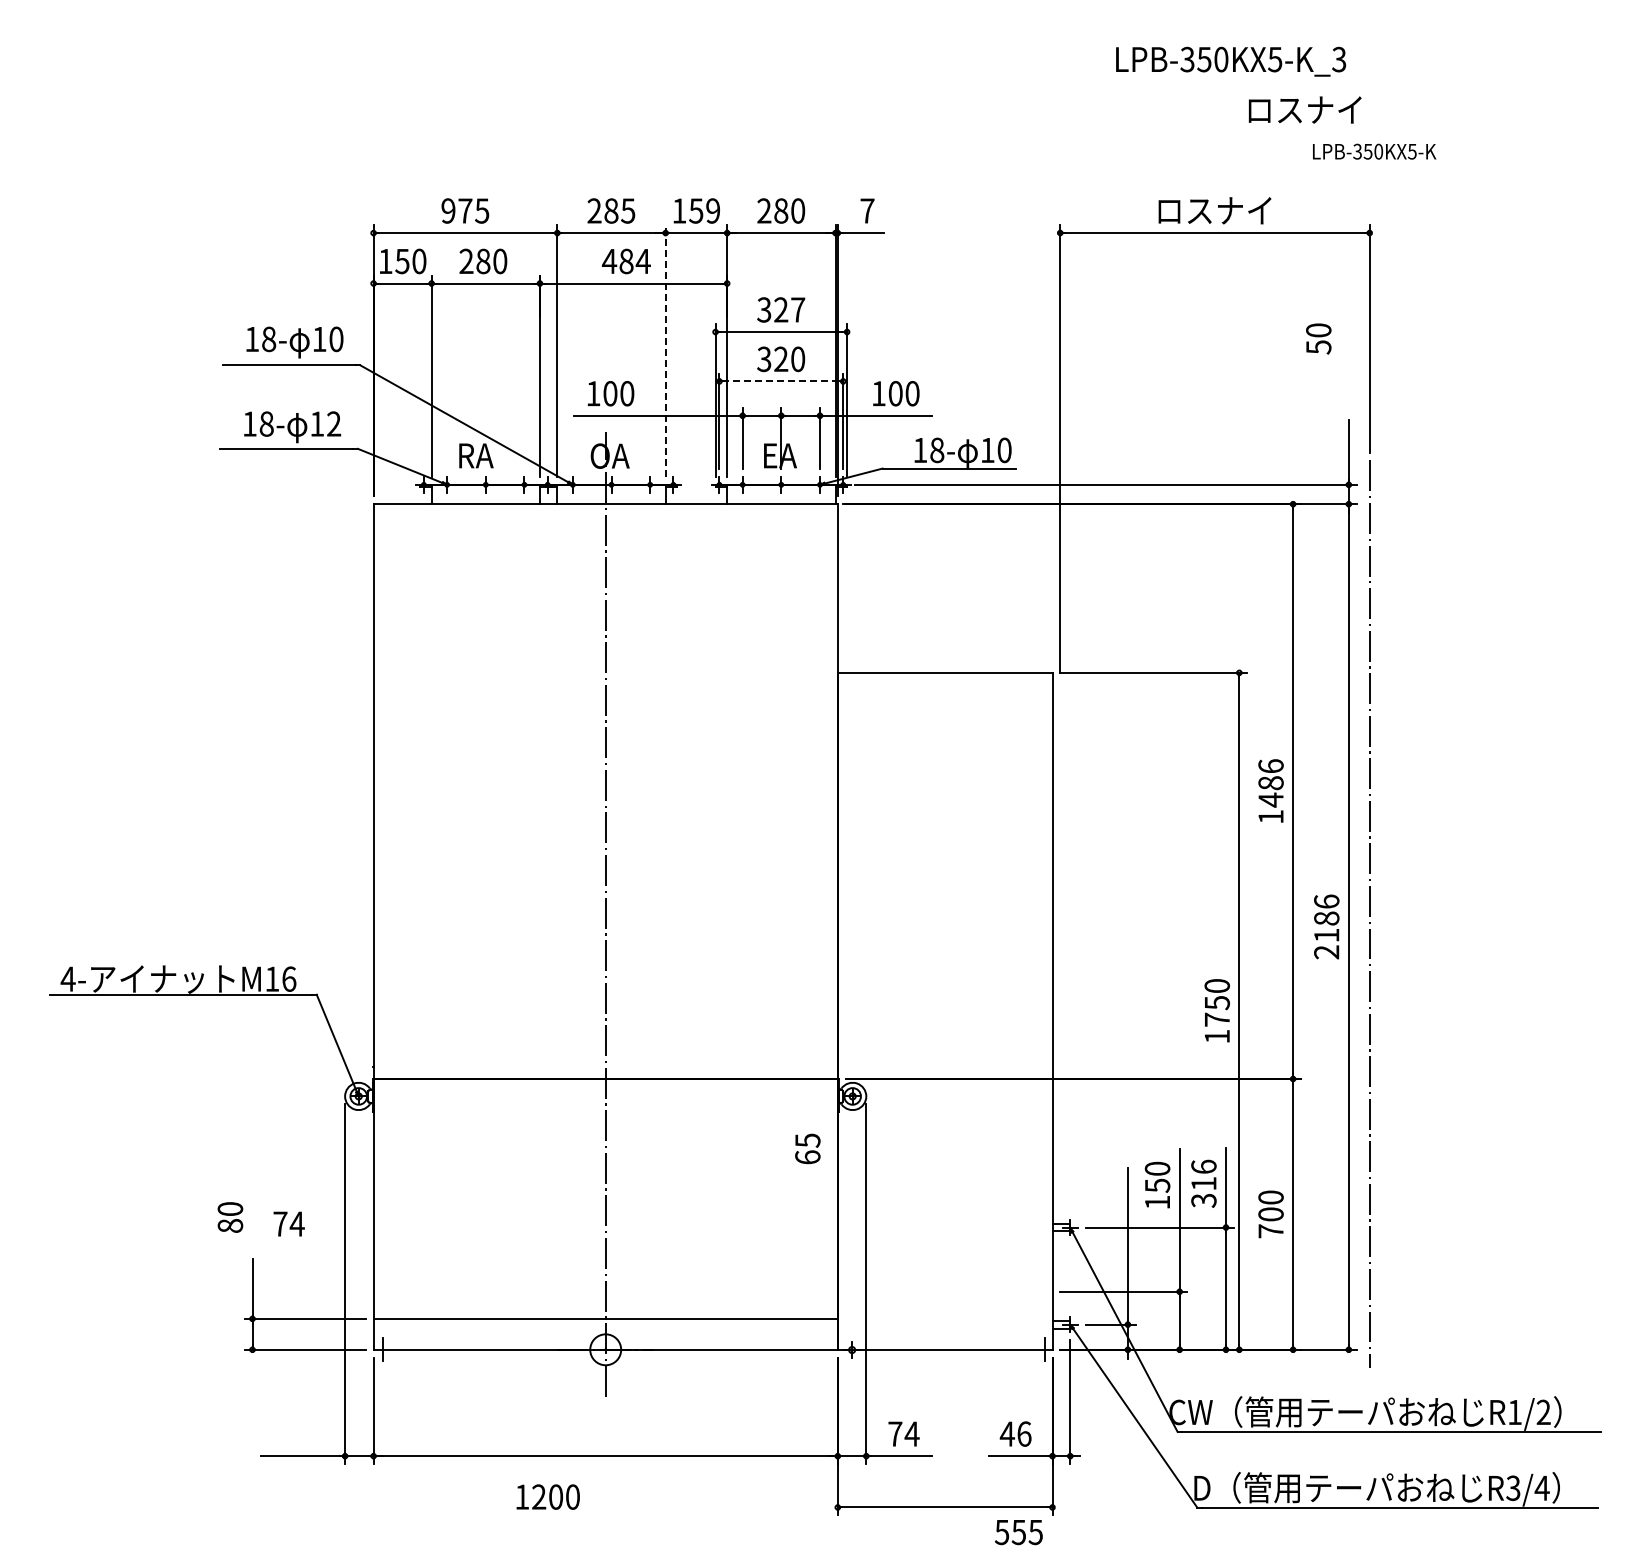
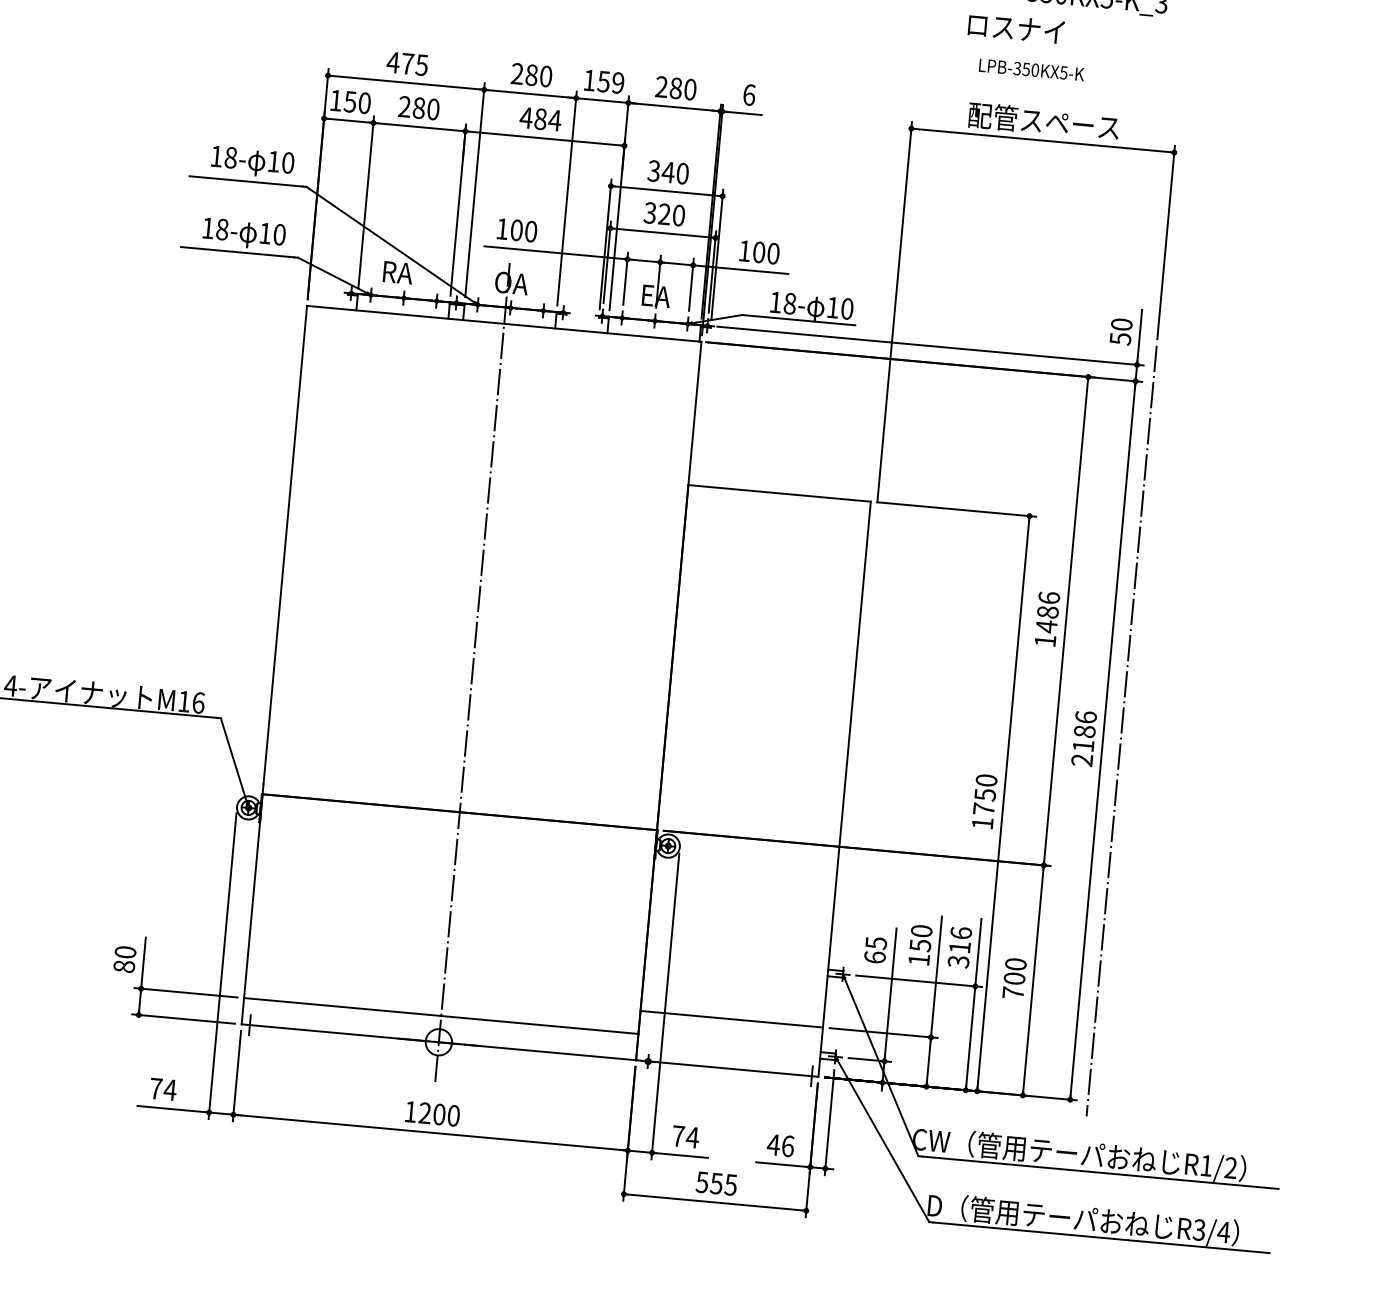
text: (1304, 109) -> (1015, 28), moved
text: (1374, 151) -> (1031, 69), moved
text: (448, 210) -> (393, 62), 975 -> 475
text: (628, 210) -> (546, 76), 285 -> 280
text: (867, 210) -> (749, 94), 7 -> 6
text: (1213, 210) -> (1043, 121), ロスナイ -> 配管スペース
text: (789, 309) -> (675, 172), 327 -> 340
text: (1318, 338) -> (1121, 331), moved
line: (665, 351) -> (566, 198), dashed -> solid
line: (780, 381) -> (662, 233), dashed -> solid
text: (334, 423) -> (280, 234), 12 -> 10
text: (807, 1148) -> (875, 949), moved
text: (230, 1217) -> (124, 959), moved
text: (288, 1223) -> (162, 1088), moved
line: (944, 1291) -> (731, 1018), added
text: (547, 1496) -> (432, 1113), moved
text: (1018, 1532) -> (716, 1183), moved

